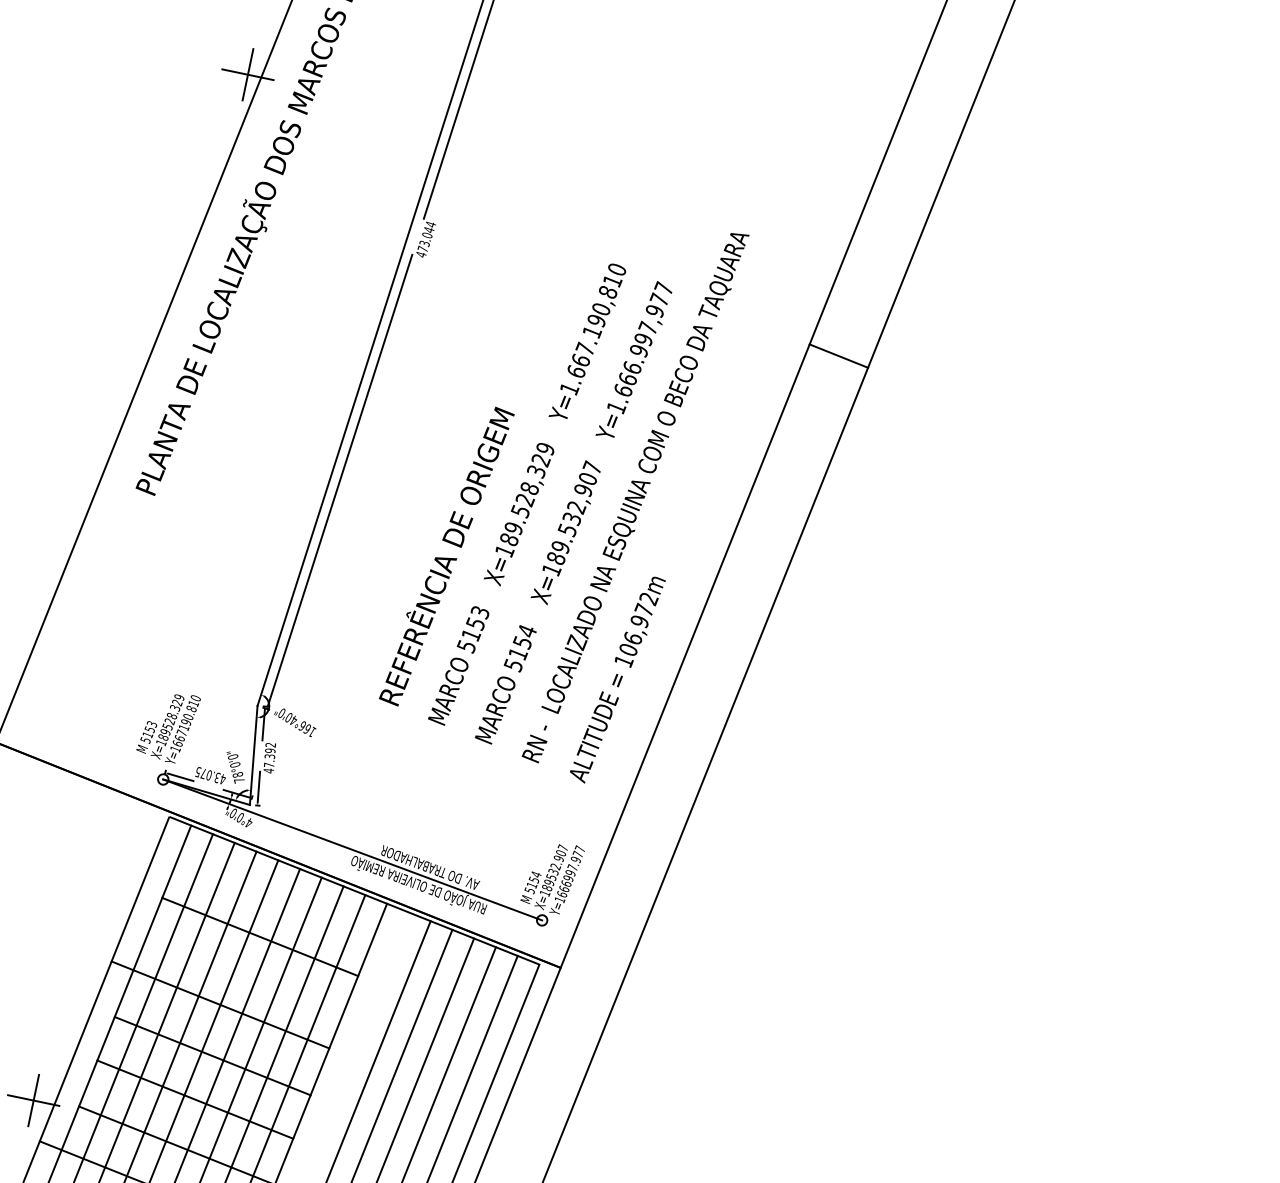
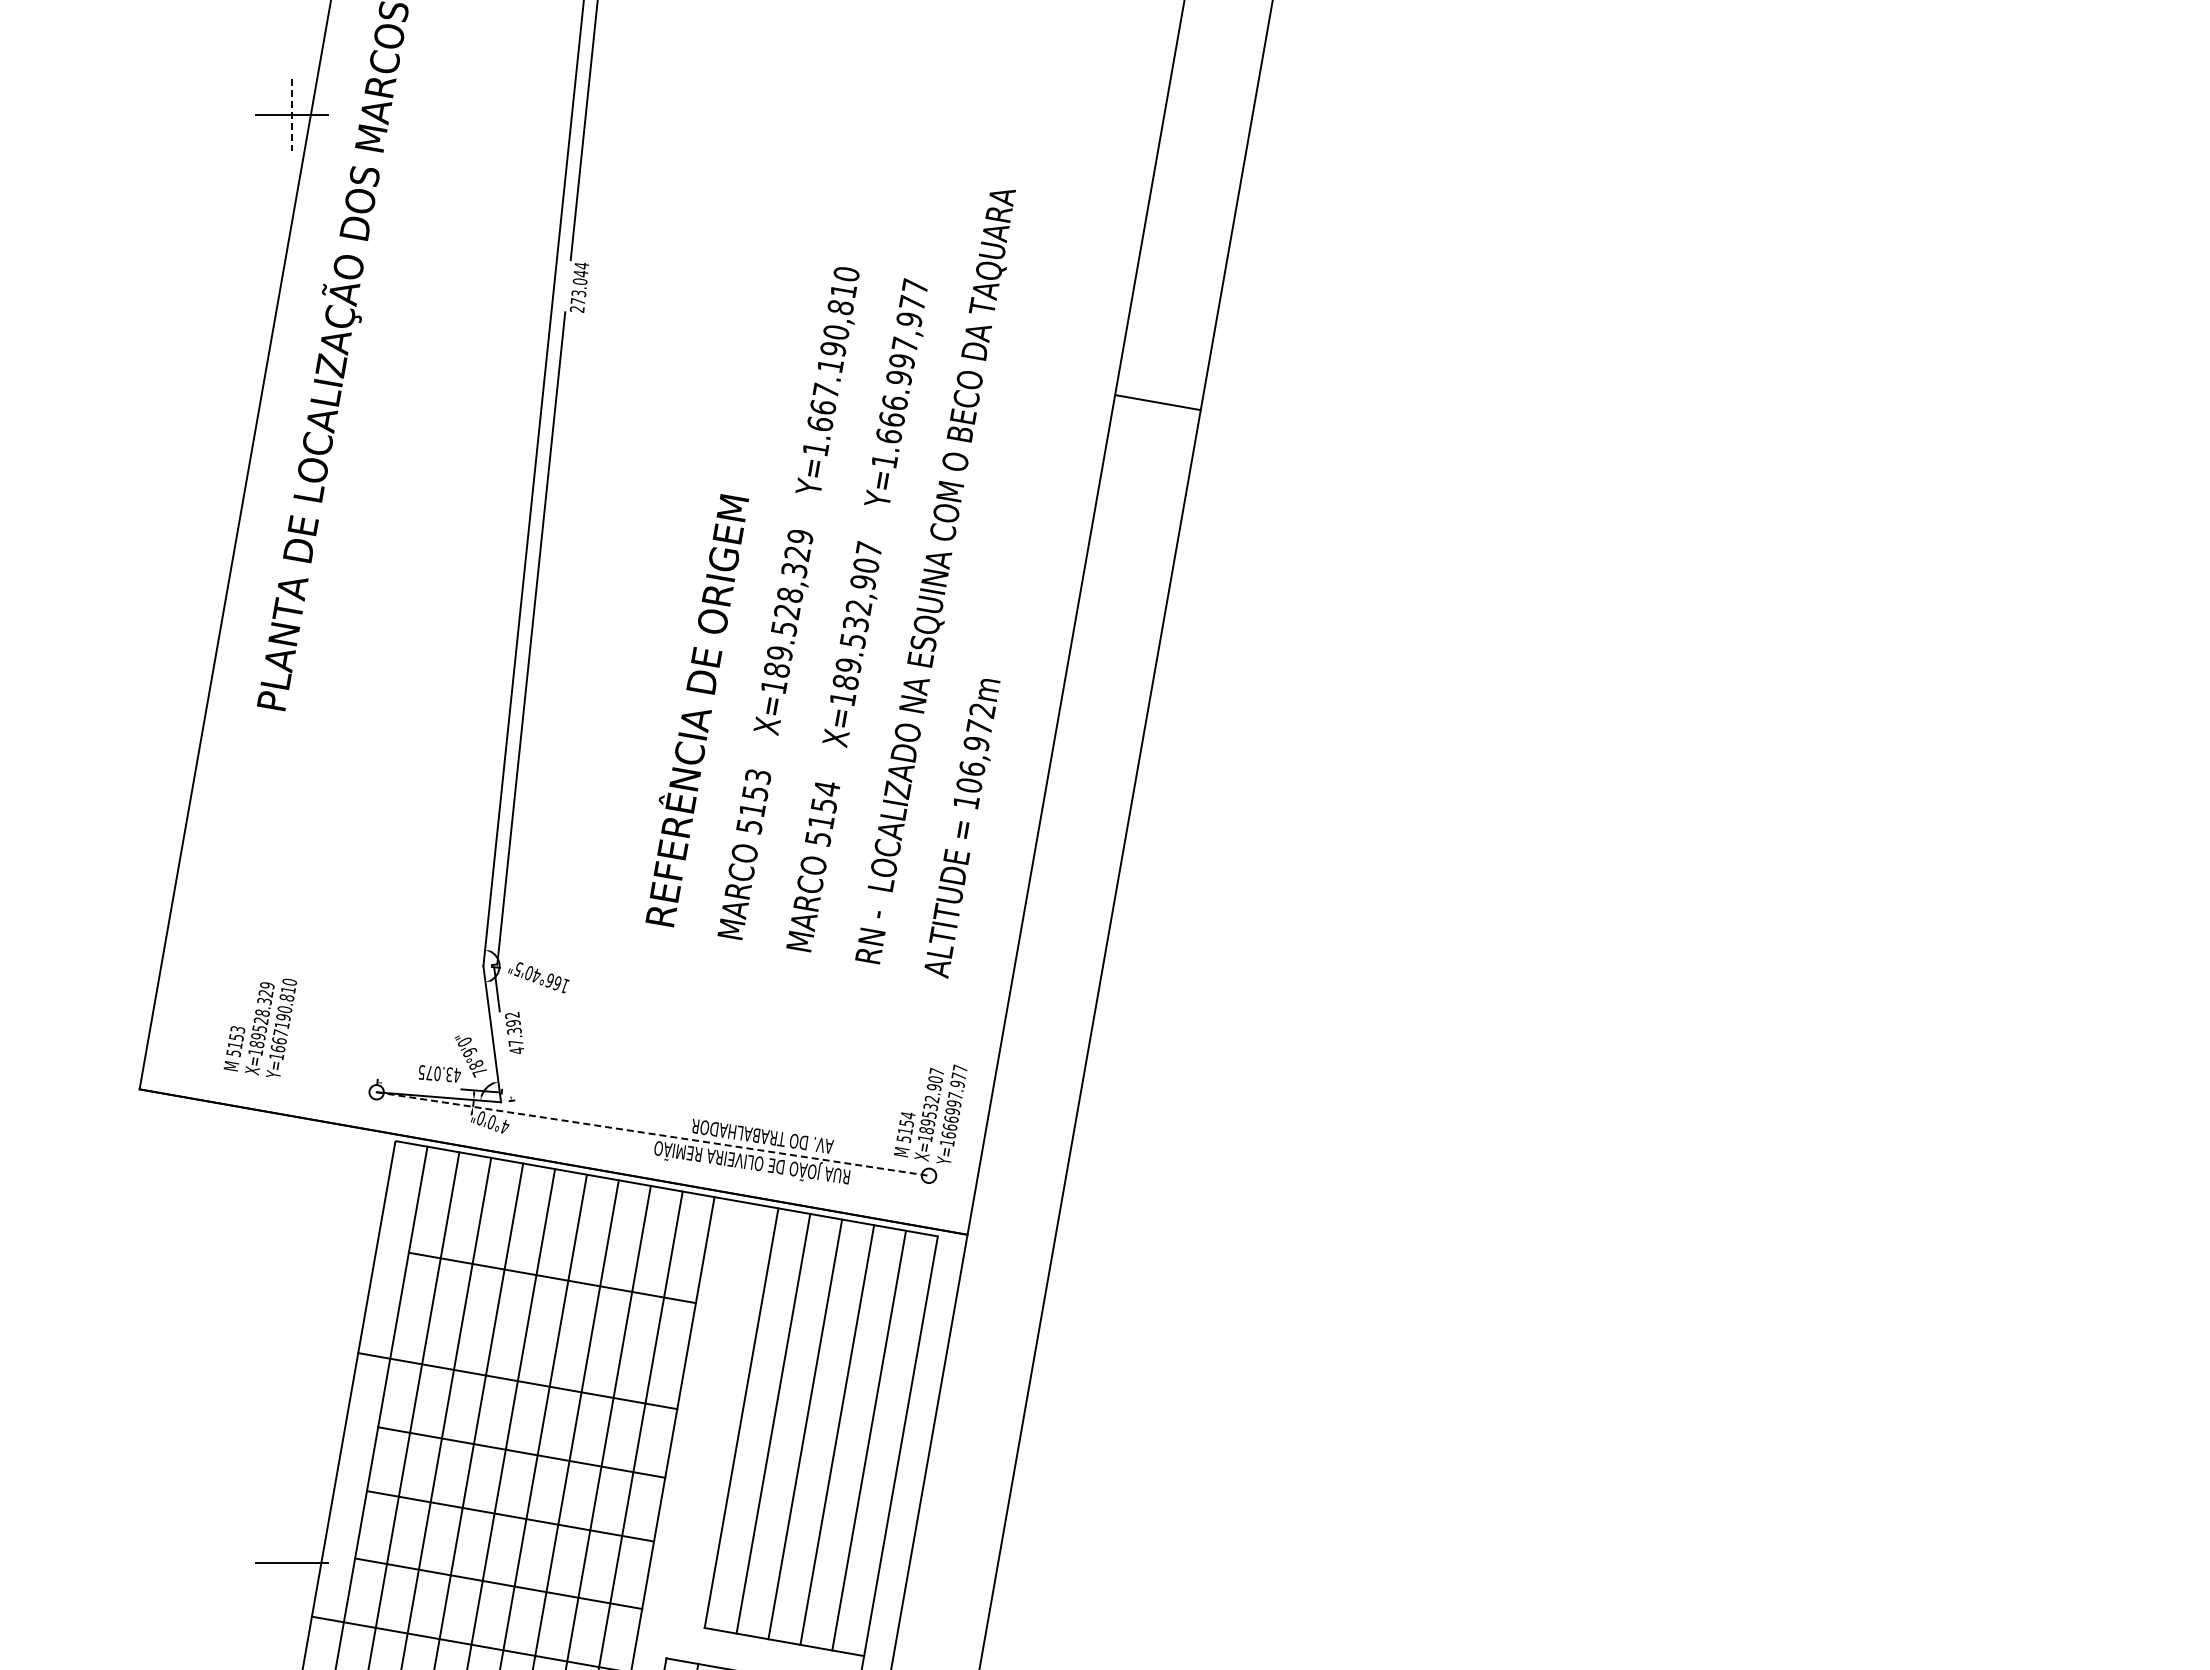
line: (248, 75) -> (292, 115), solid -> dashed
text: (420, 254) -> (576, 309), 473.044 -> 273.044
line: (838, 355) -> (1157, 402), moved
text: (281, 713) -> (518, 969), 166°40'0" -> 166°40'5"
text: (168, 726) -> (260, 1027), moved
text: (235, 765) -> (470, 1052), 78°0'0" -> 78°9'0"
line: (180, 777) -> (399, 1084), removed
line: (258, 786) -> (507, 1075), removed
line: (353, 850) -> (653, 1134), solid -> dashed
line: (33, 1100) -> (292, 1563), removed

